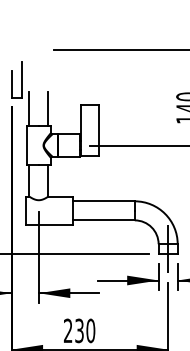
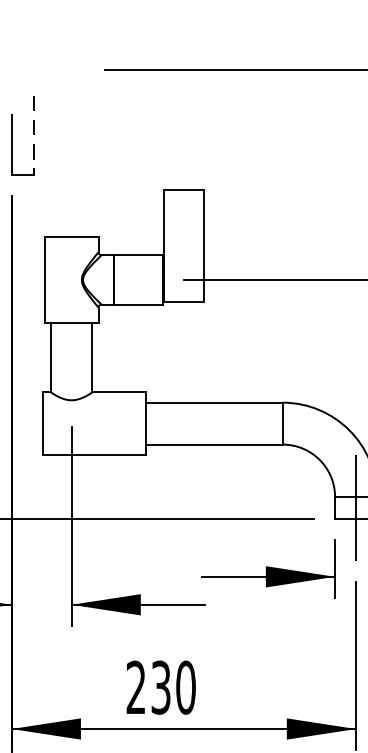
line: (21, 80) -> (33, 136), solid -> dashed
line: (29, 108) -> (51, 198), removed
line: (48, 108) -> (92, 198), removed

